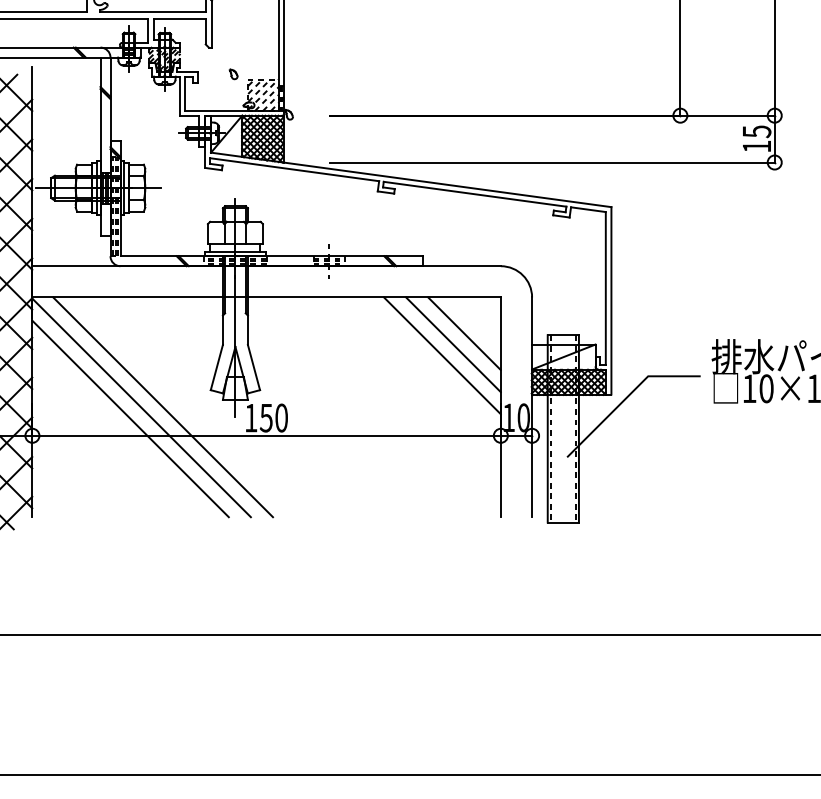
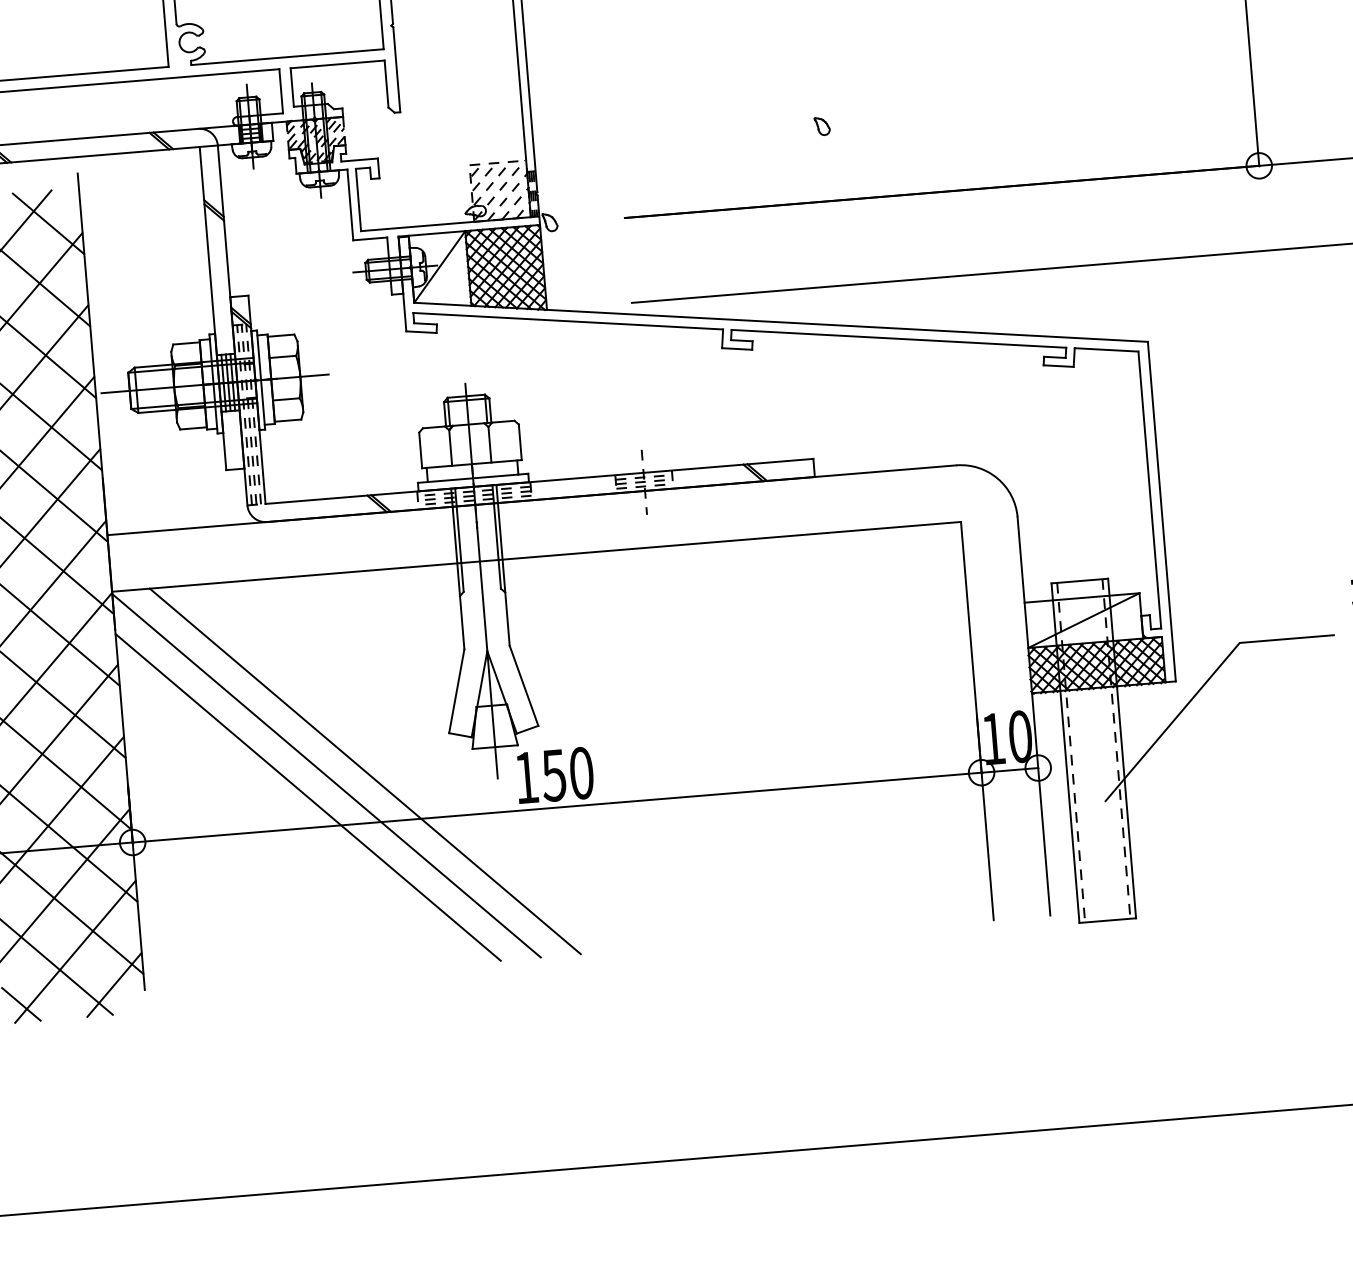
part: (233, 74) -> (822, 126), moved
line: (464, 333) -> (900, 592), removed
line: (453, 344) -> (882, 614), removed
line: (442, 355) -> (863, 635), removed

